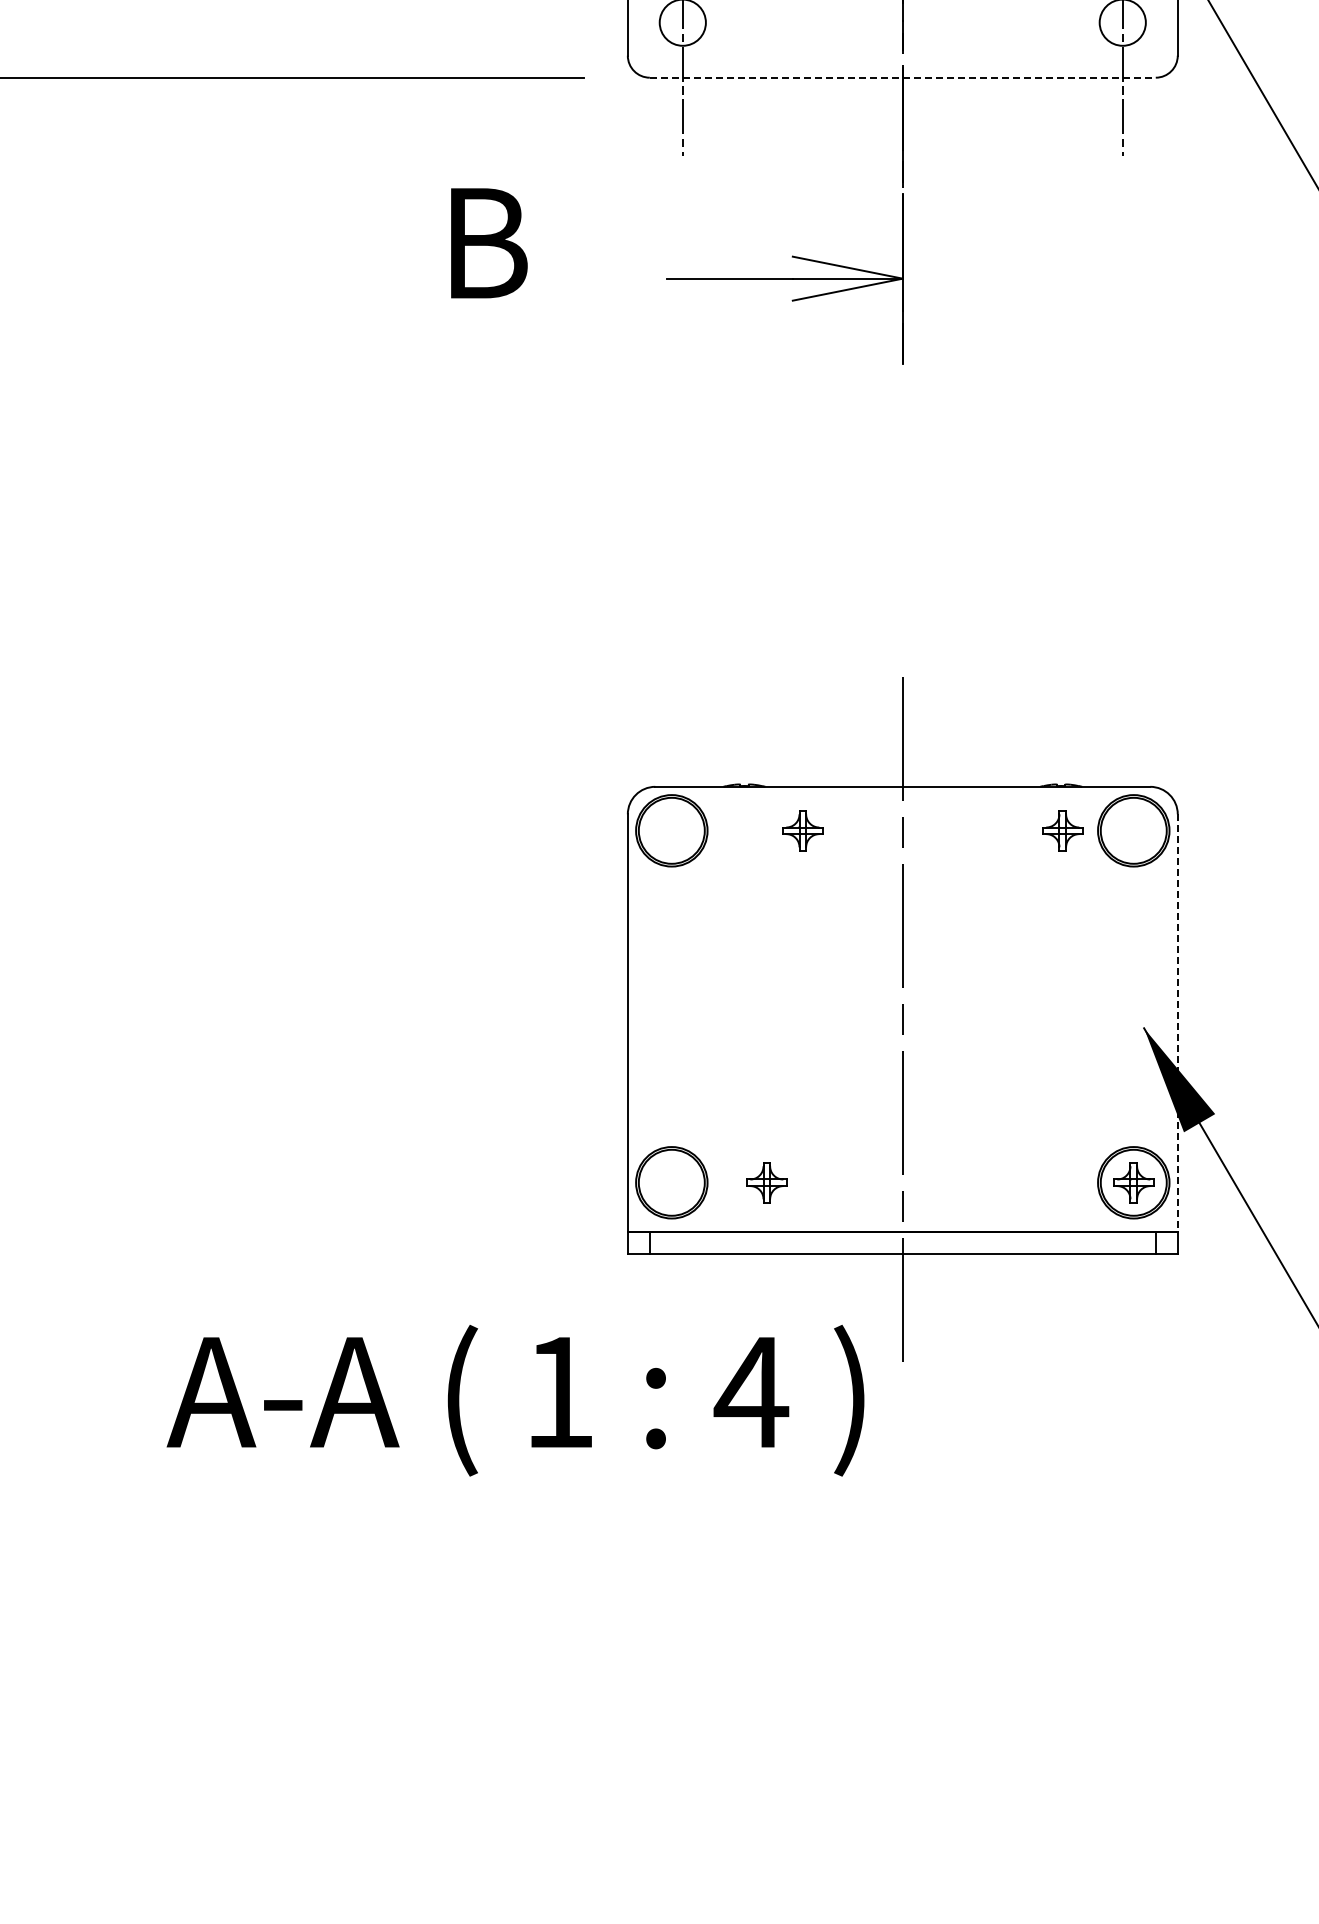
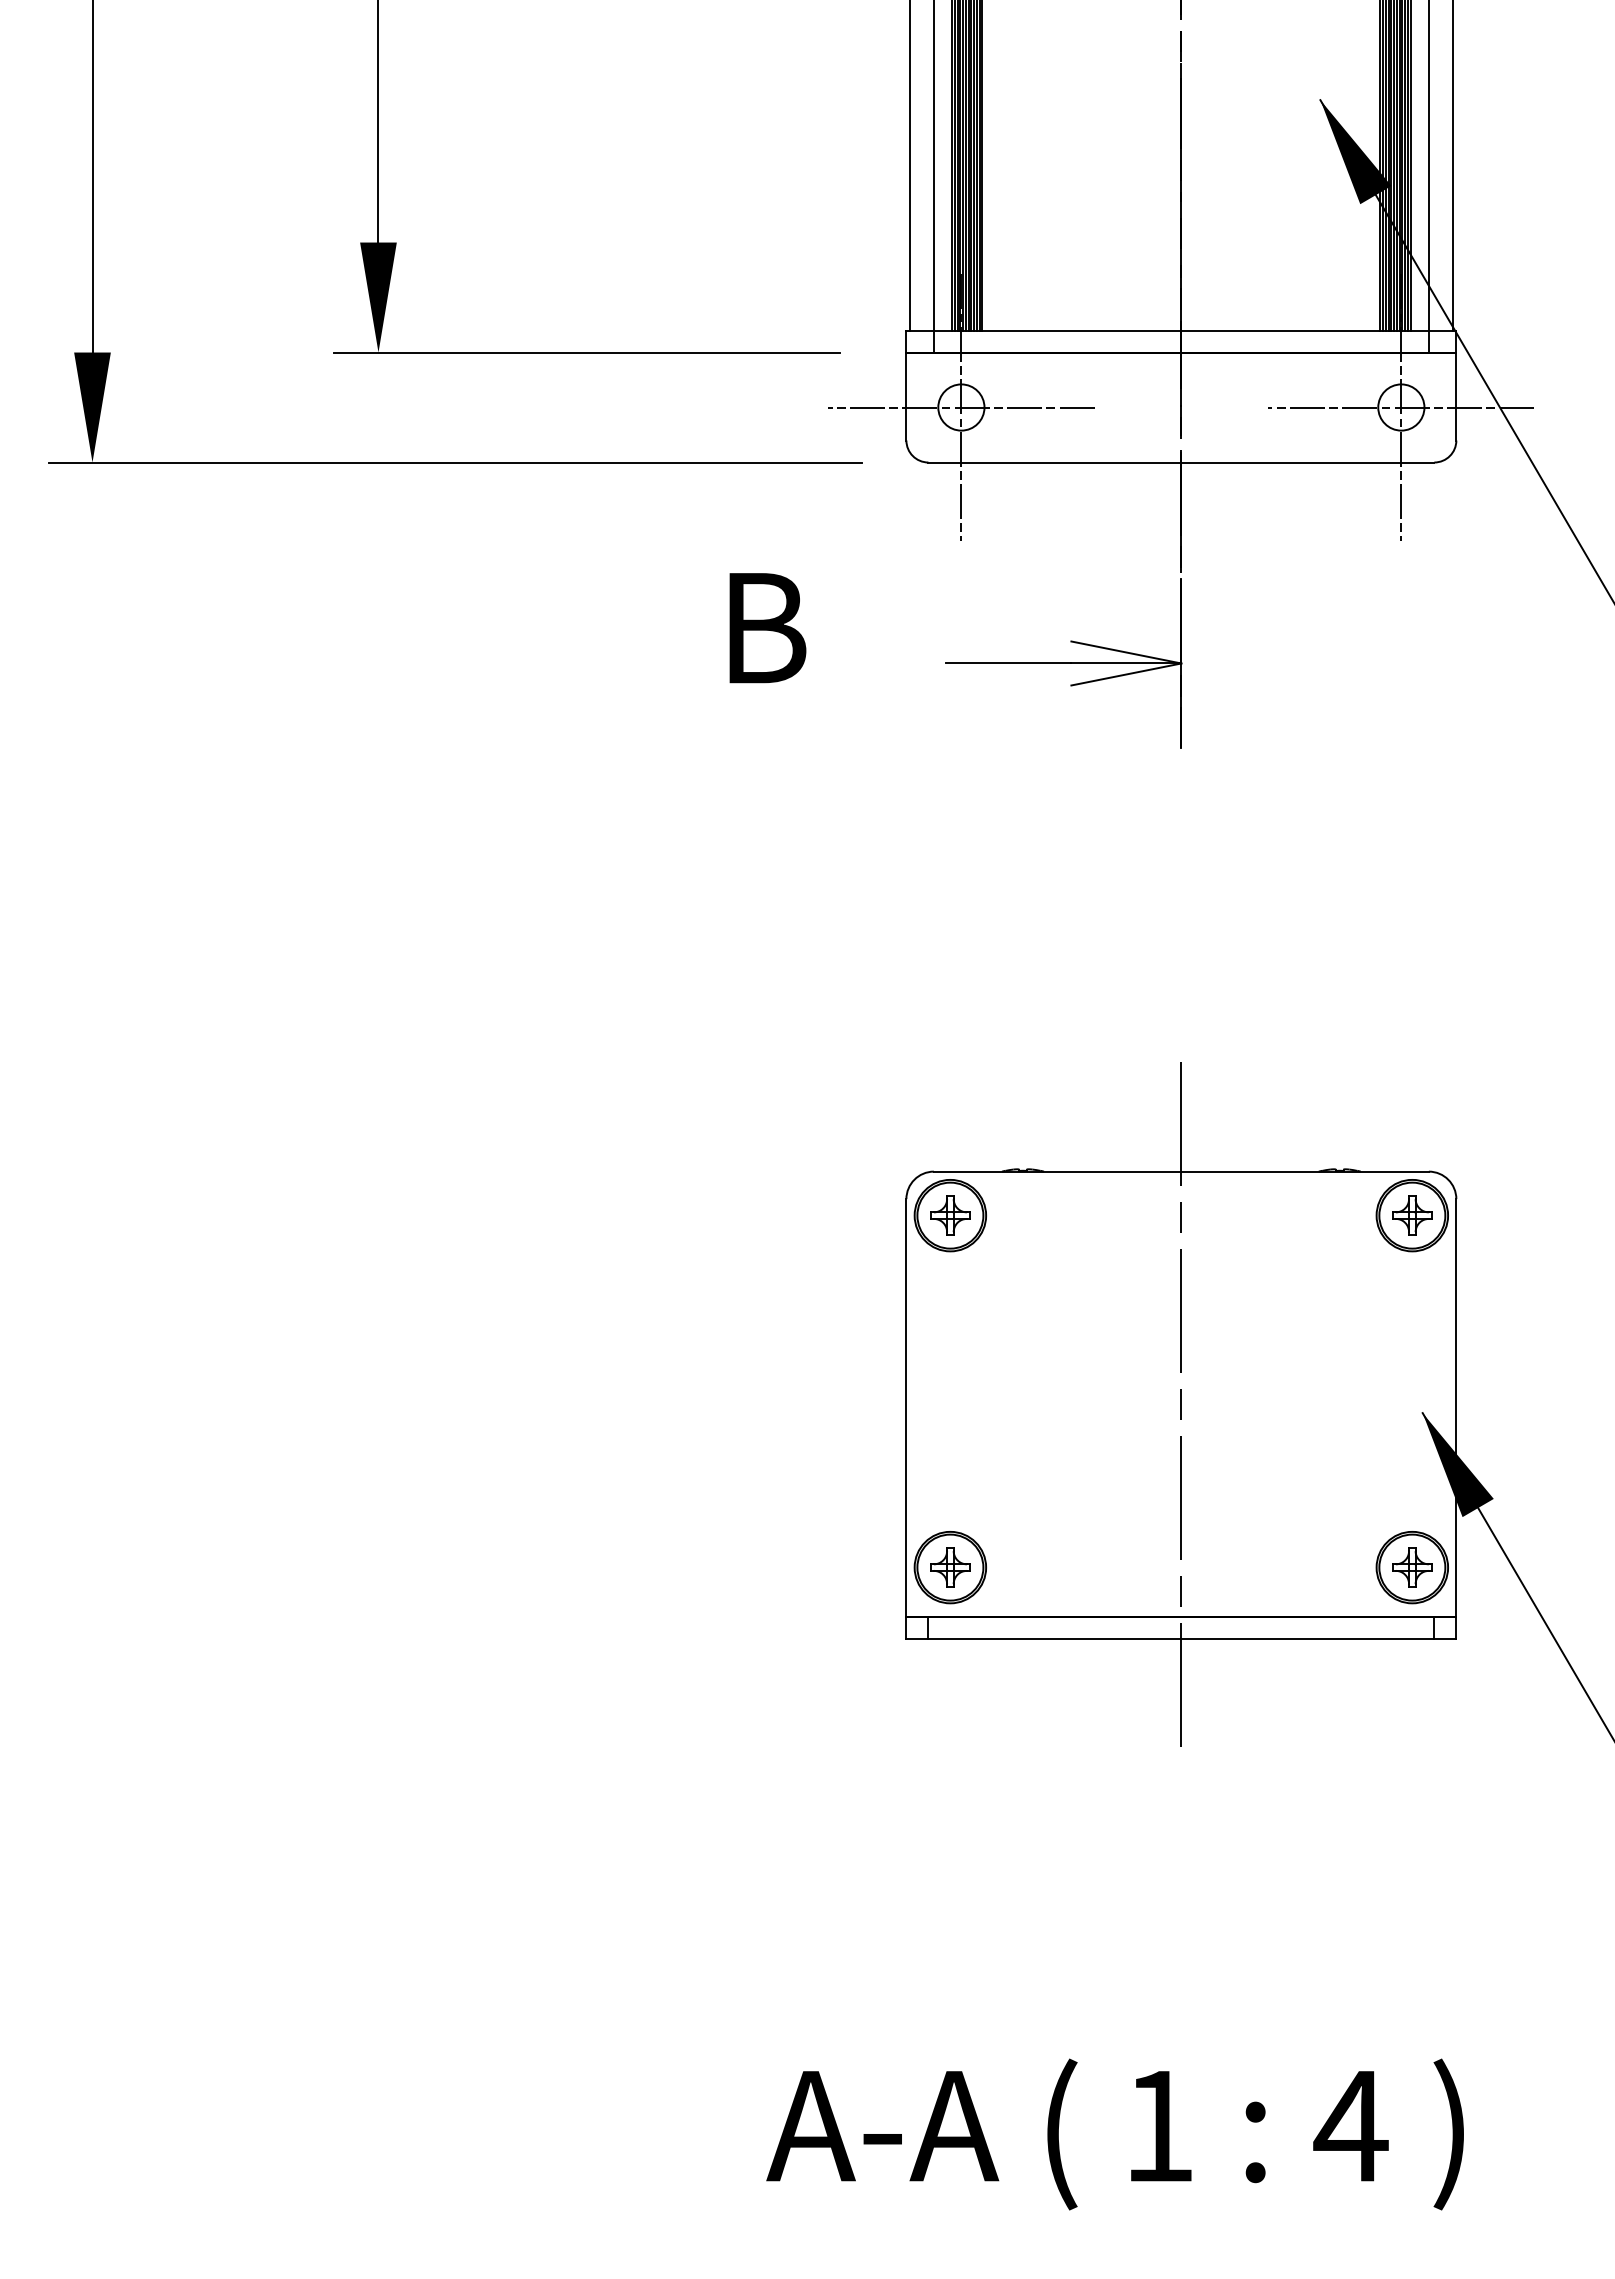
line: (682, 22) -> (961, 407), added
line: (1122, 22) -> (1401, 407), added
line: (902, 77) -> (1181, 462), dashed -> solid
part: (802, 830) -> (950, 1215), moved
part: (1062, 830) -> (1412, 1215), moved
line: (1177, 1023) -> (1456, 1408), dashed -> solid
part: (766, 1182) -> (950, 1567), moved
text: (514, 1400) -> (1114, 2134), moved

